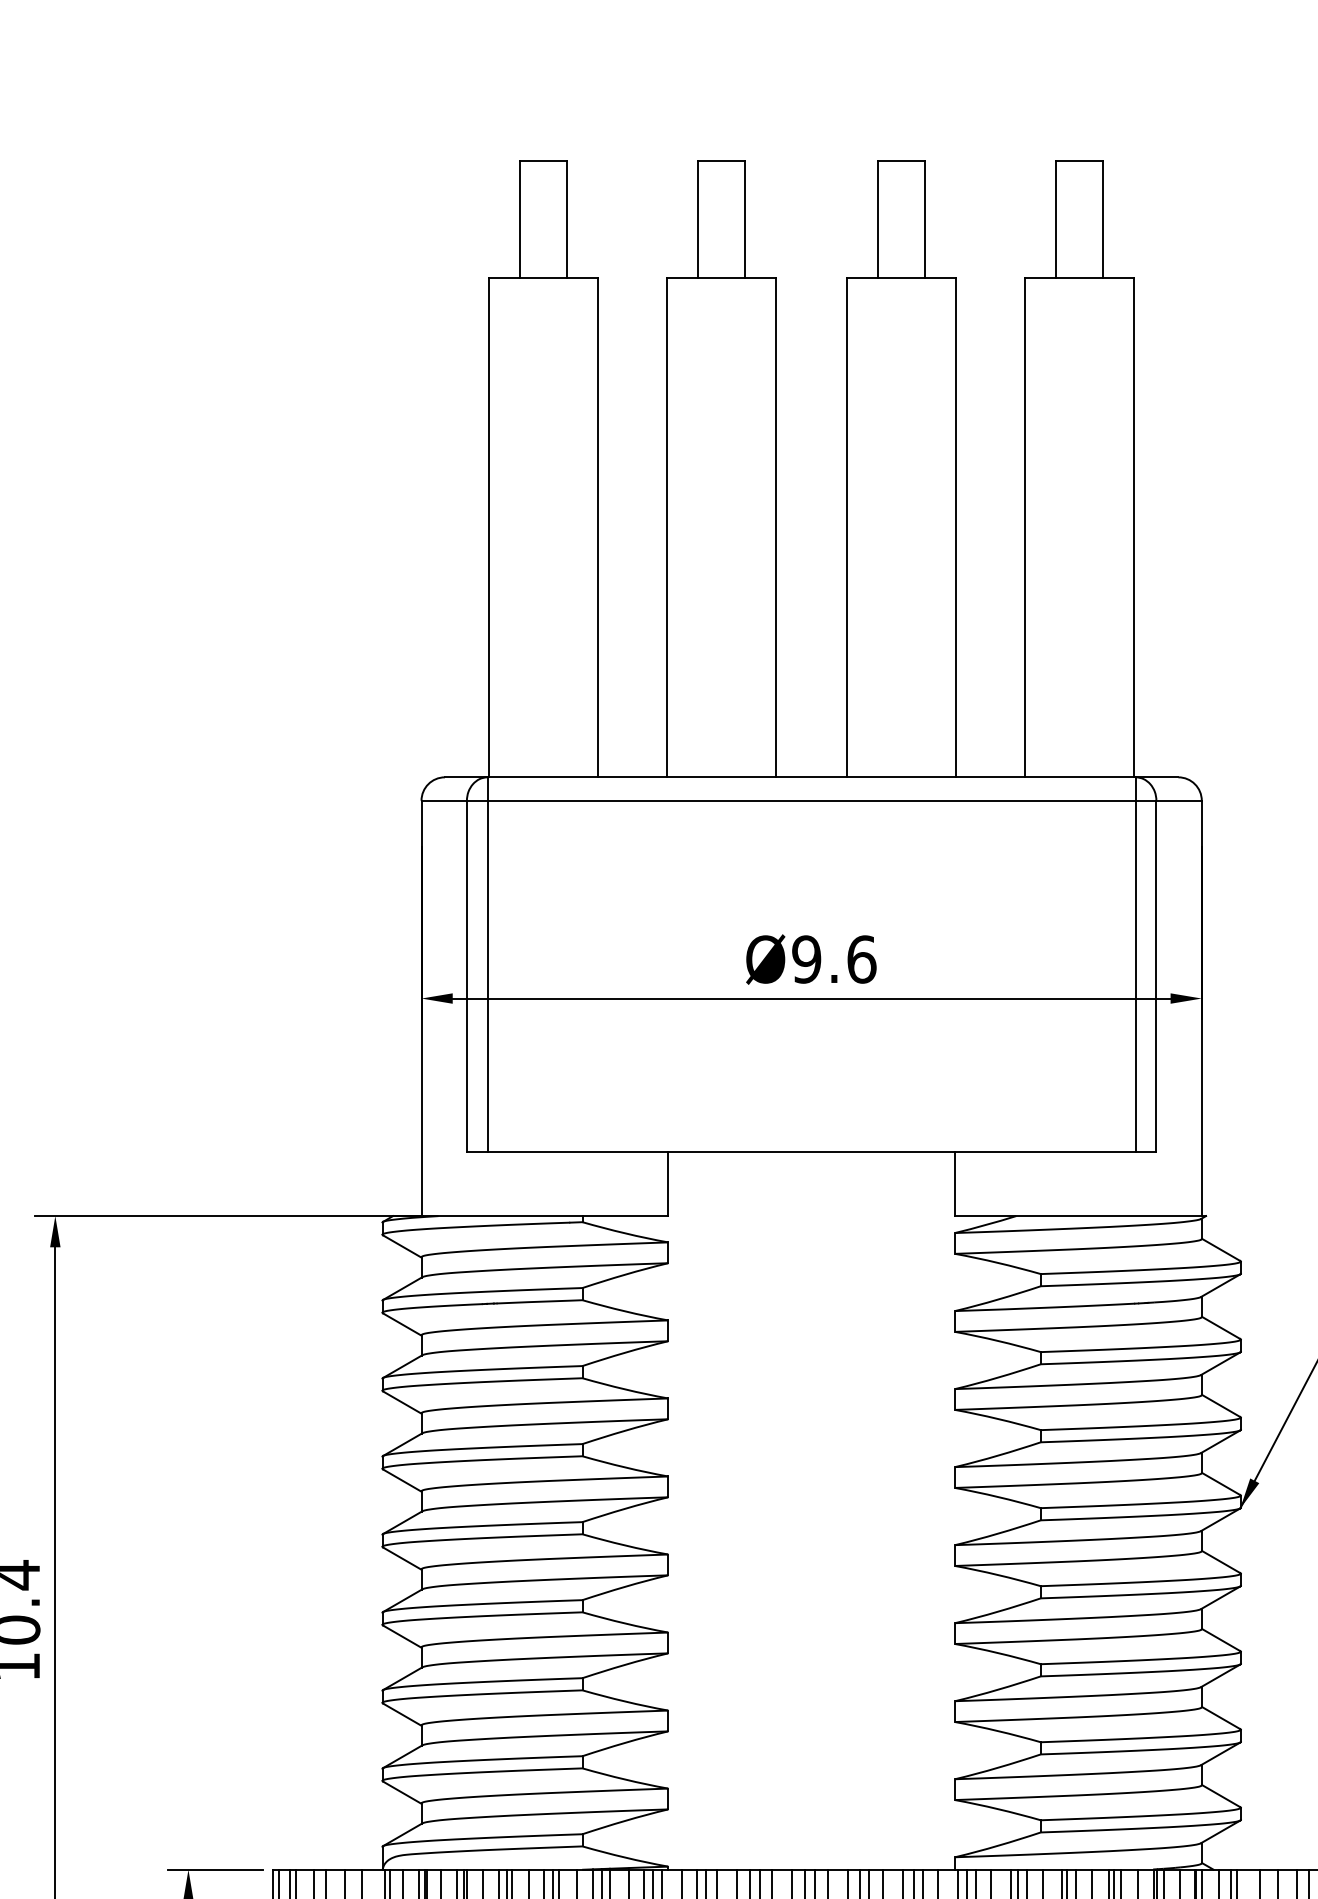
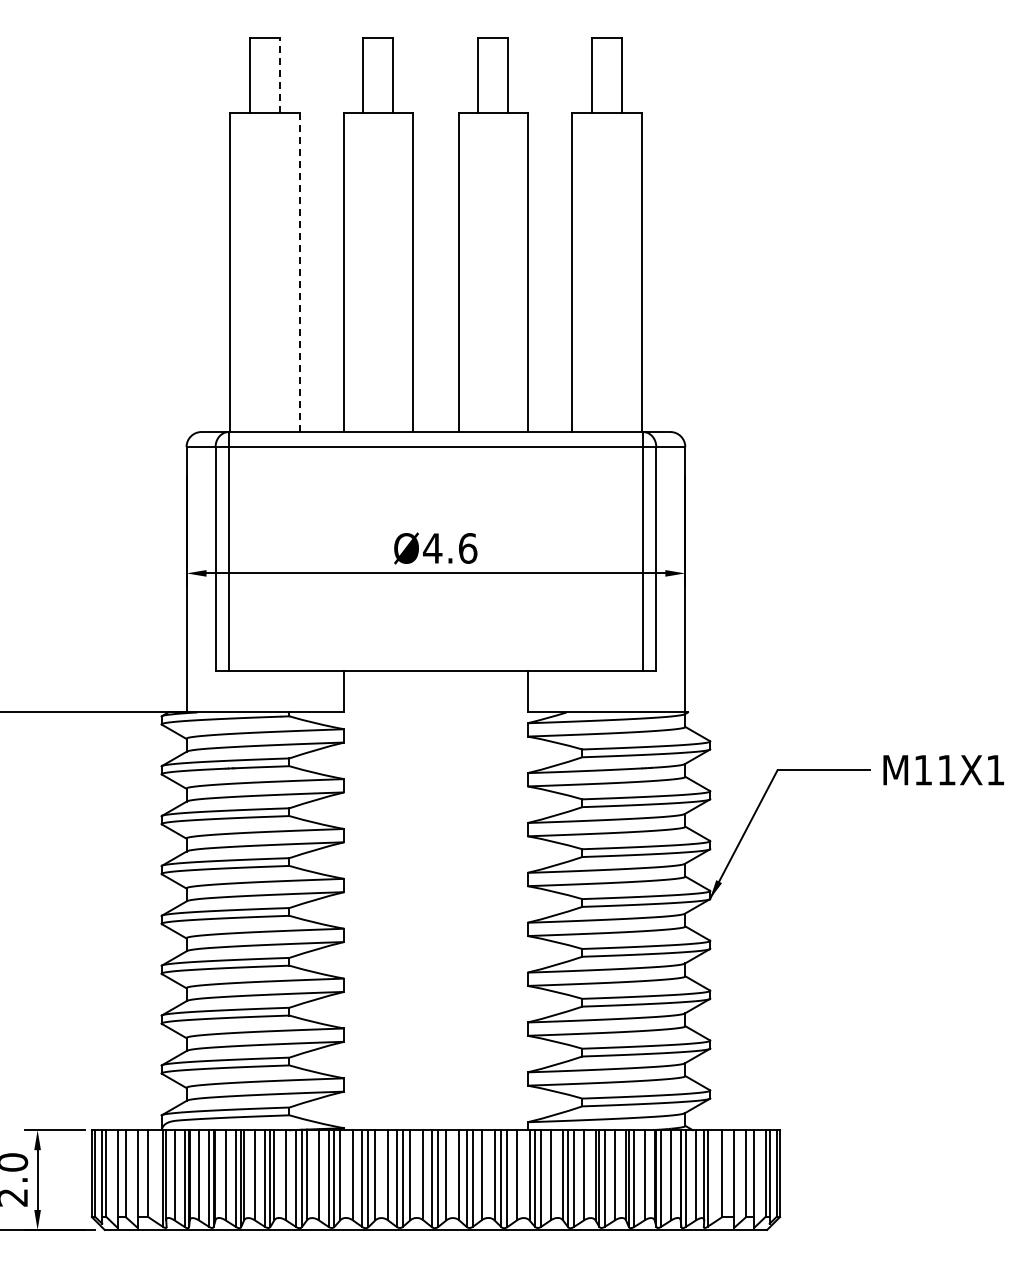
line: (566, 217) -> (279, 74), solid -> dashed
line: (598, 527) -> (299, 272), solid -> dashed
text: (806, 959) -> (432, 548), Ø9.6 -> Ø4.6

